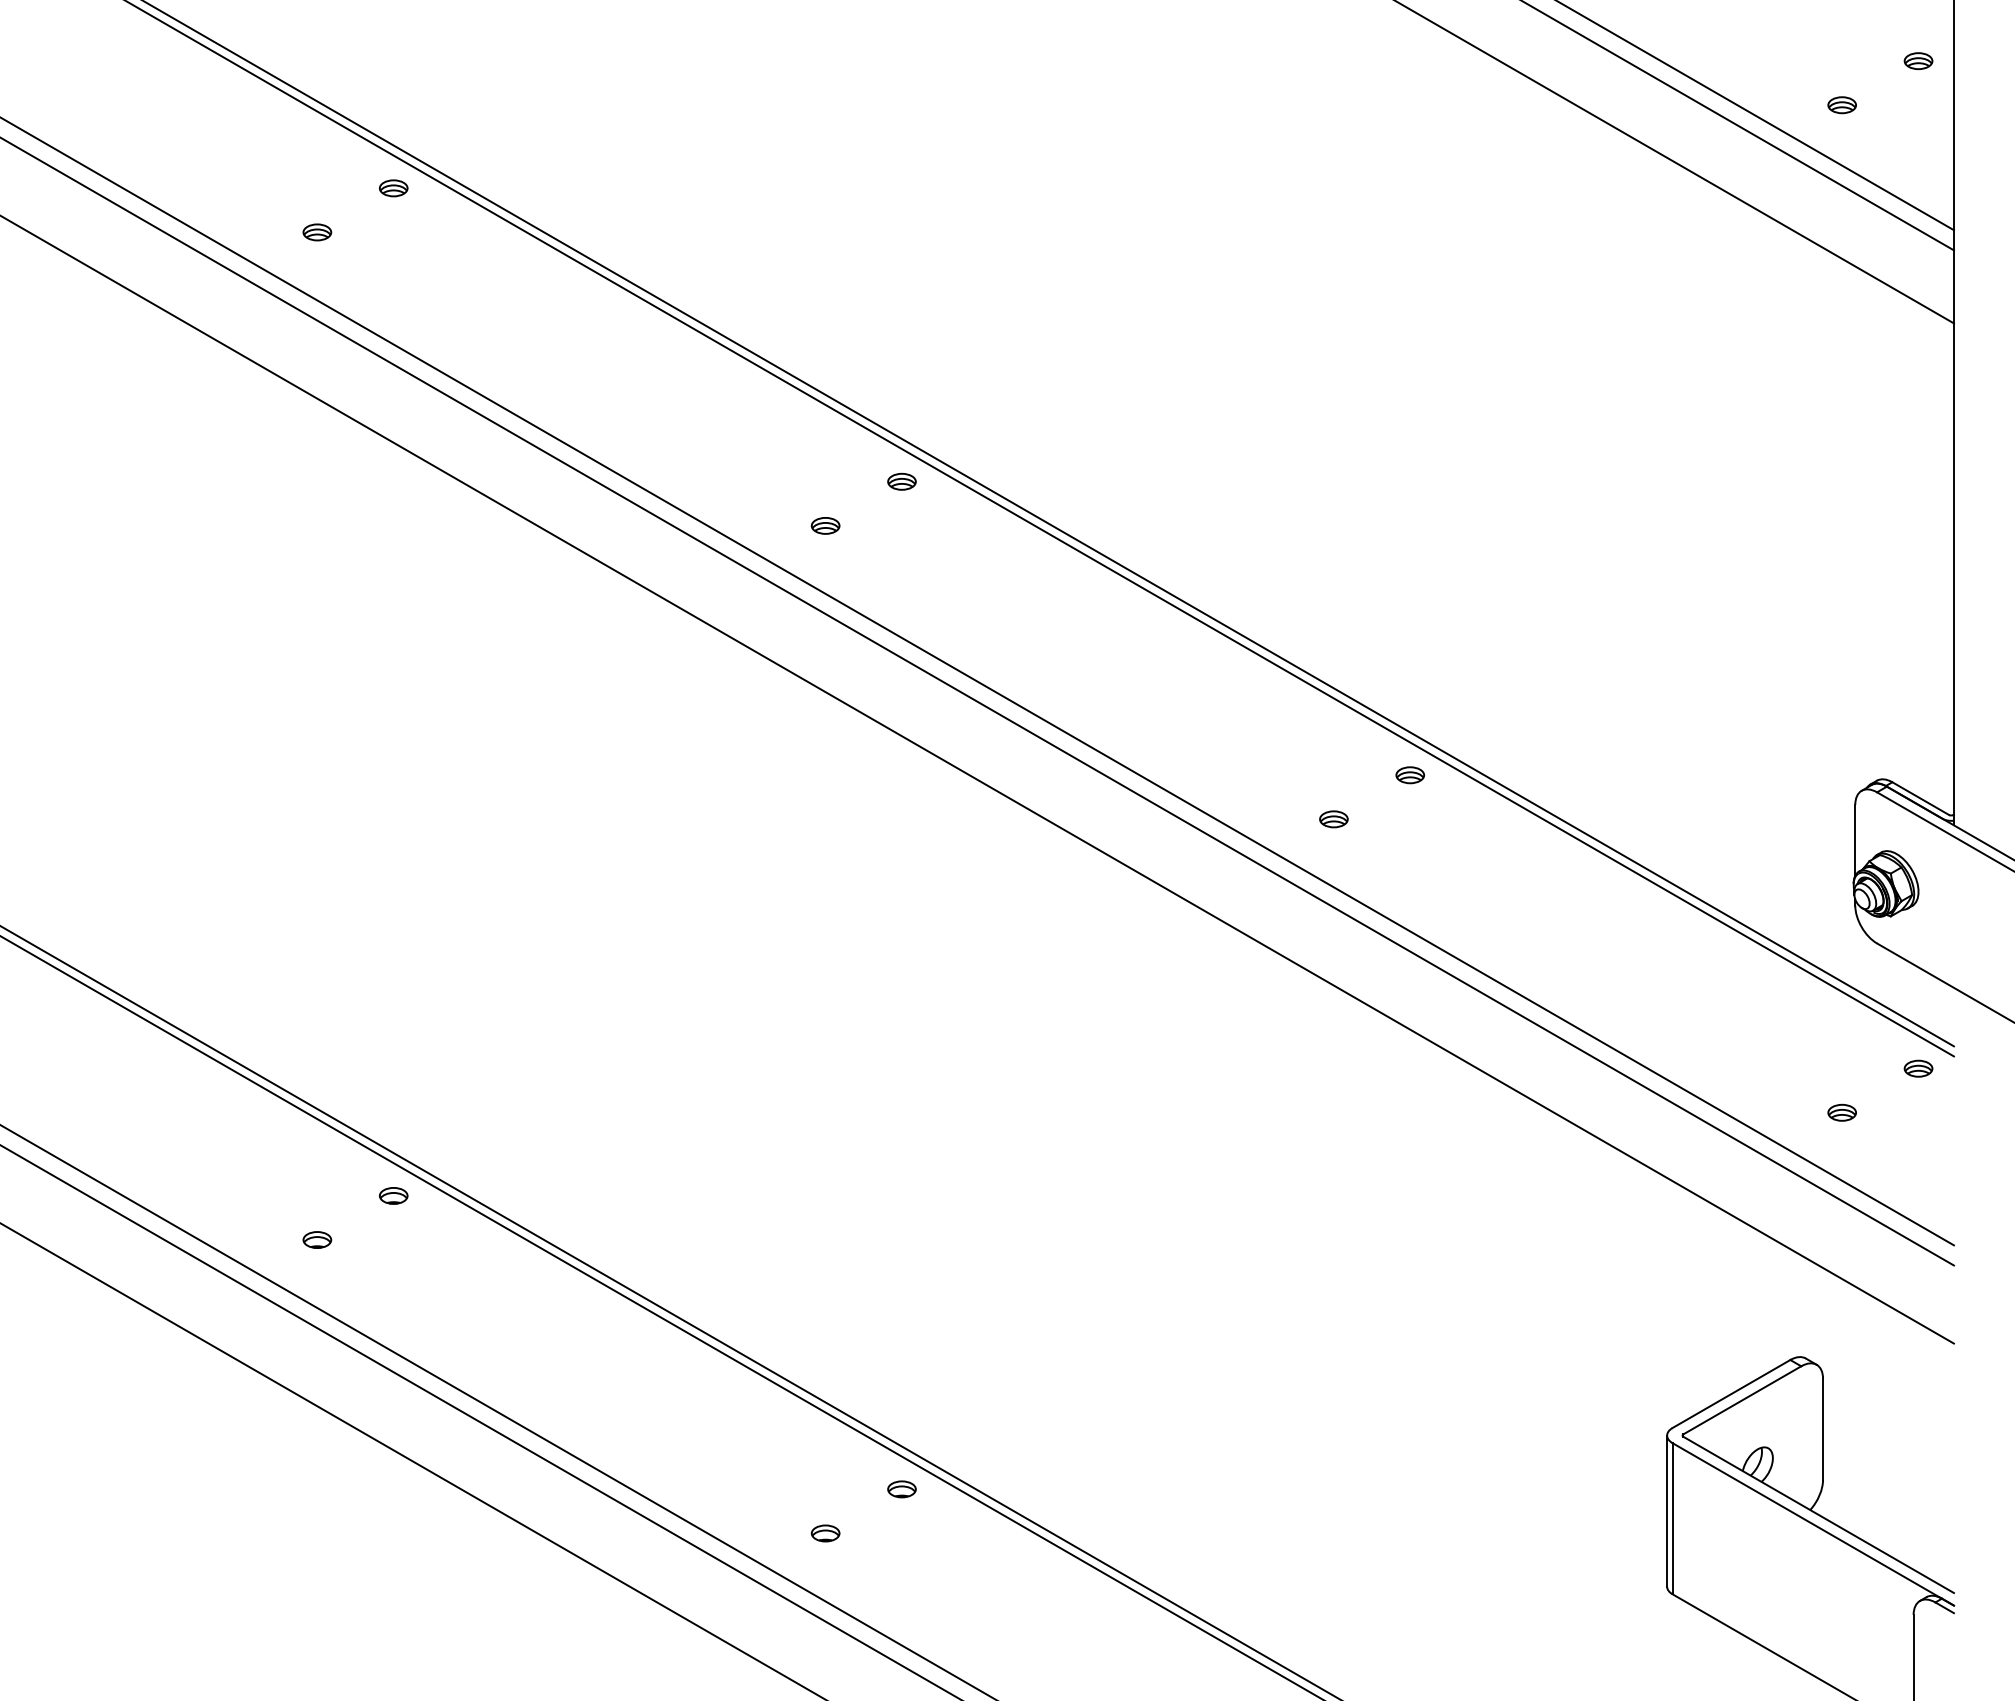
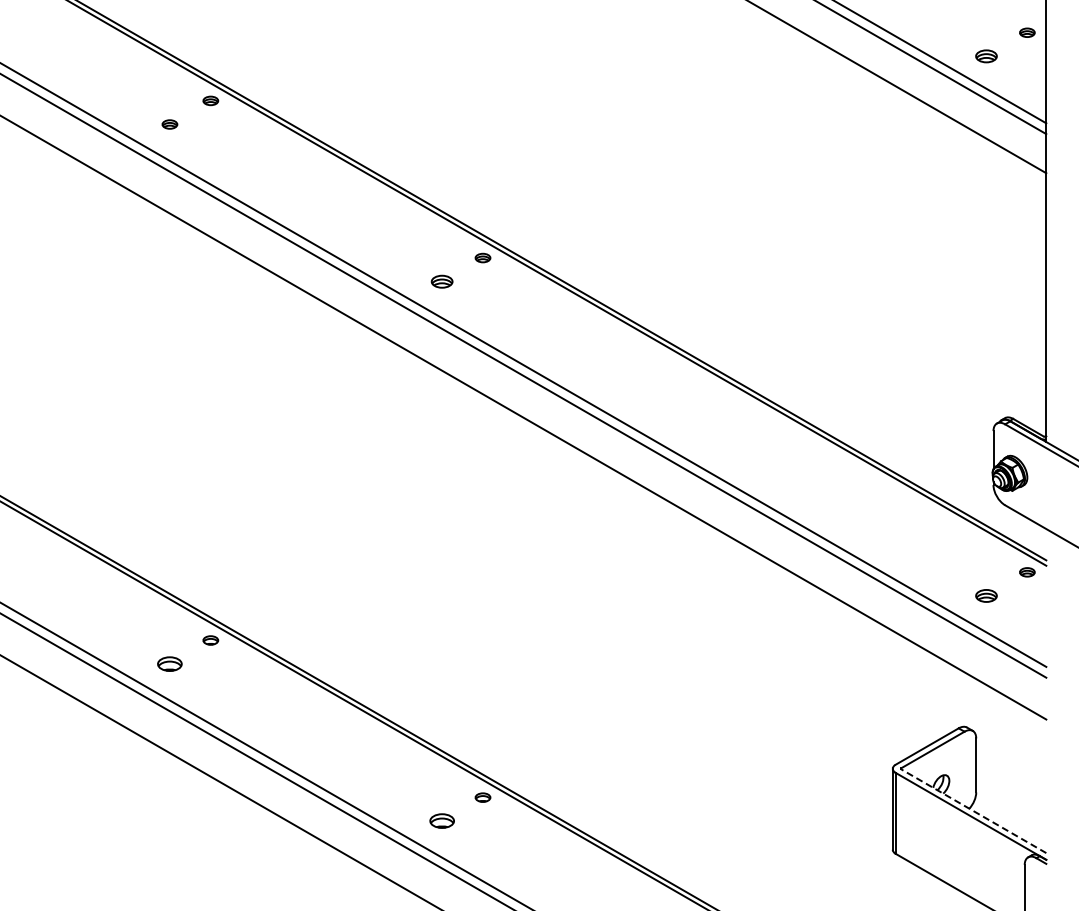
part: (1842, 105) -> (986, 56), size x1.4
part: (824, 525) -> (441, 281), size x1.4
part: (1408, 775) -> (754, 415), removed
part: (1334, 818) -> (714, 438), removed
part: (1842, 1111) -> (986, 595), size x1.4
part: (316, 1238) -> (169, 663), size x1.6
line: (1817, 1515) -> (973, 811), solid -> dashed
part: (824, 1533) -> (441, 821), size x1.6

